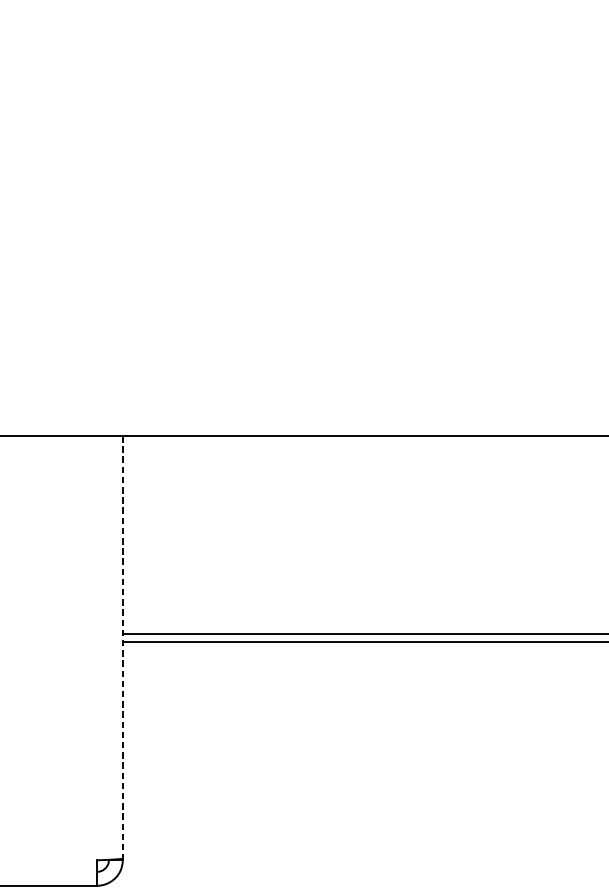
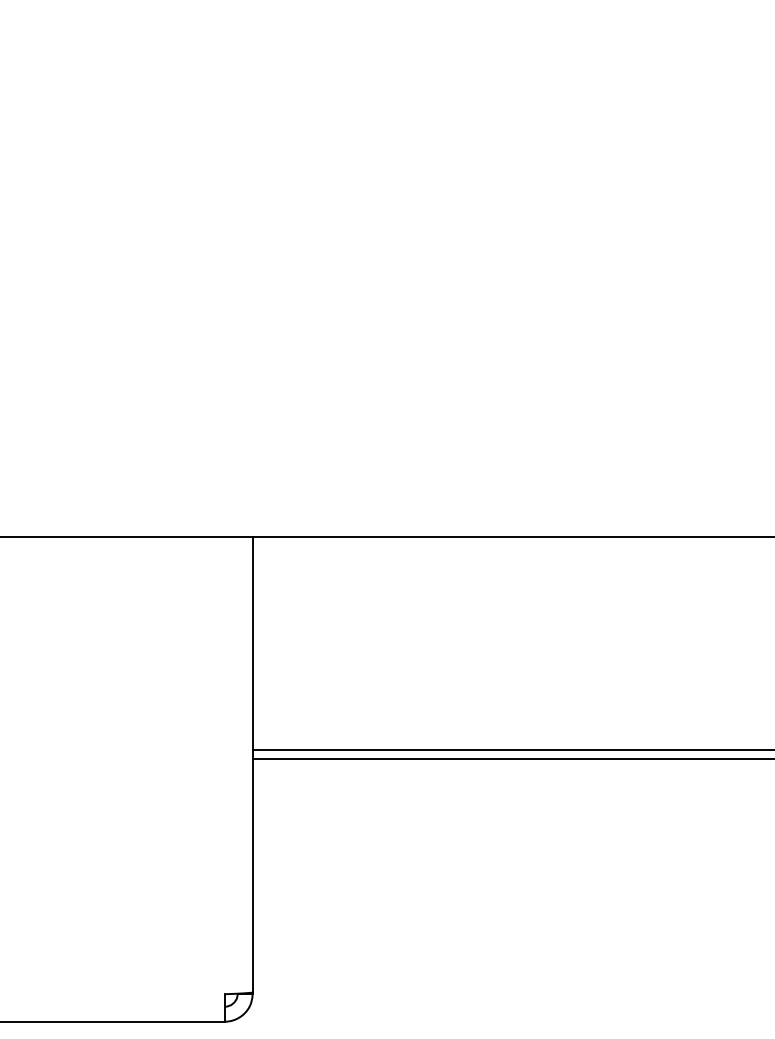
line: (122, 647) -> (252, 764), dashed -> solid

